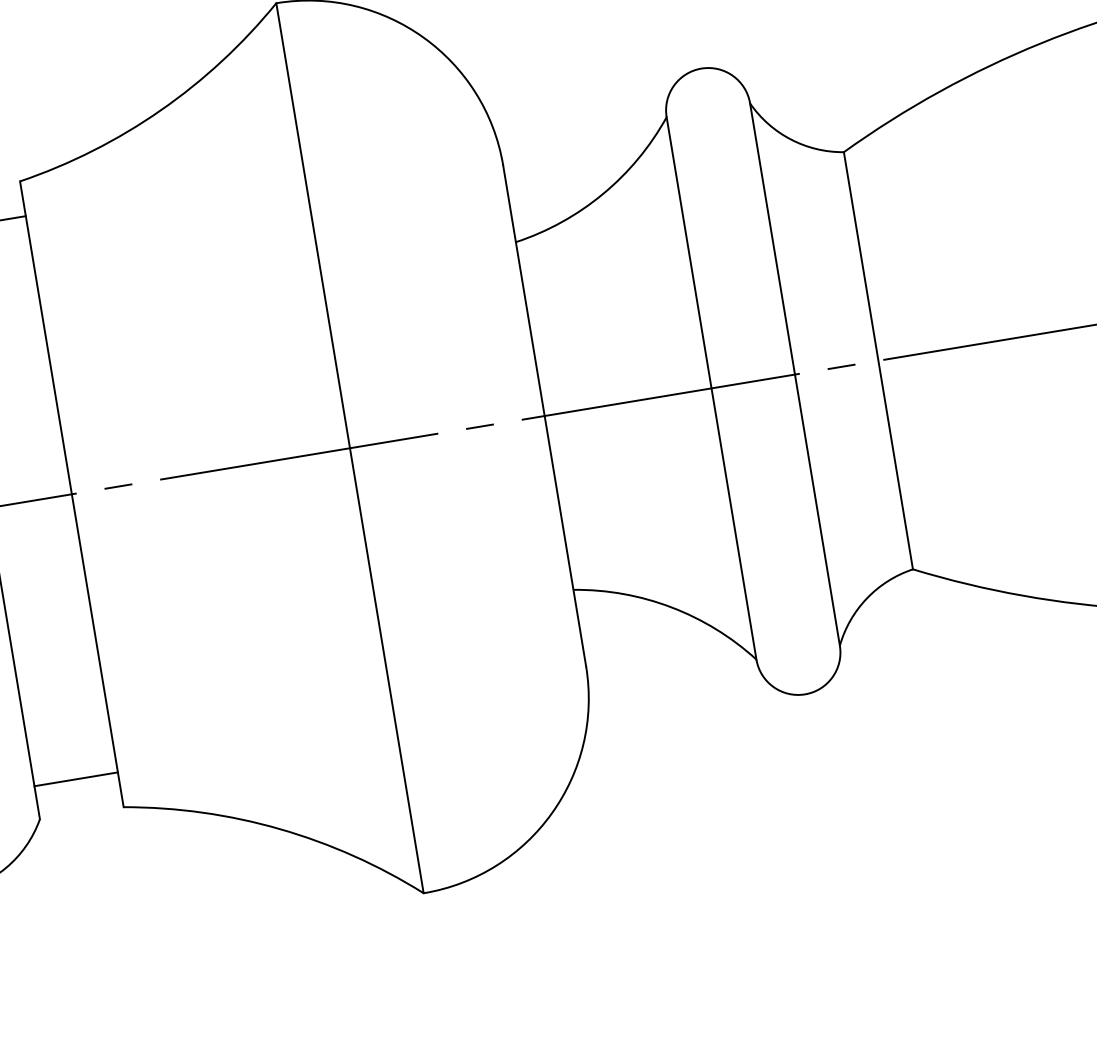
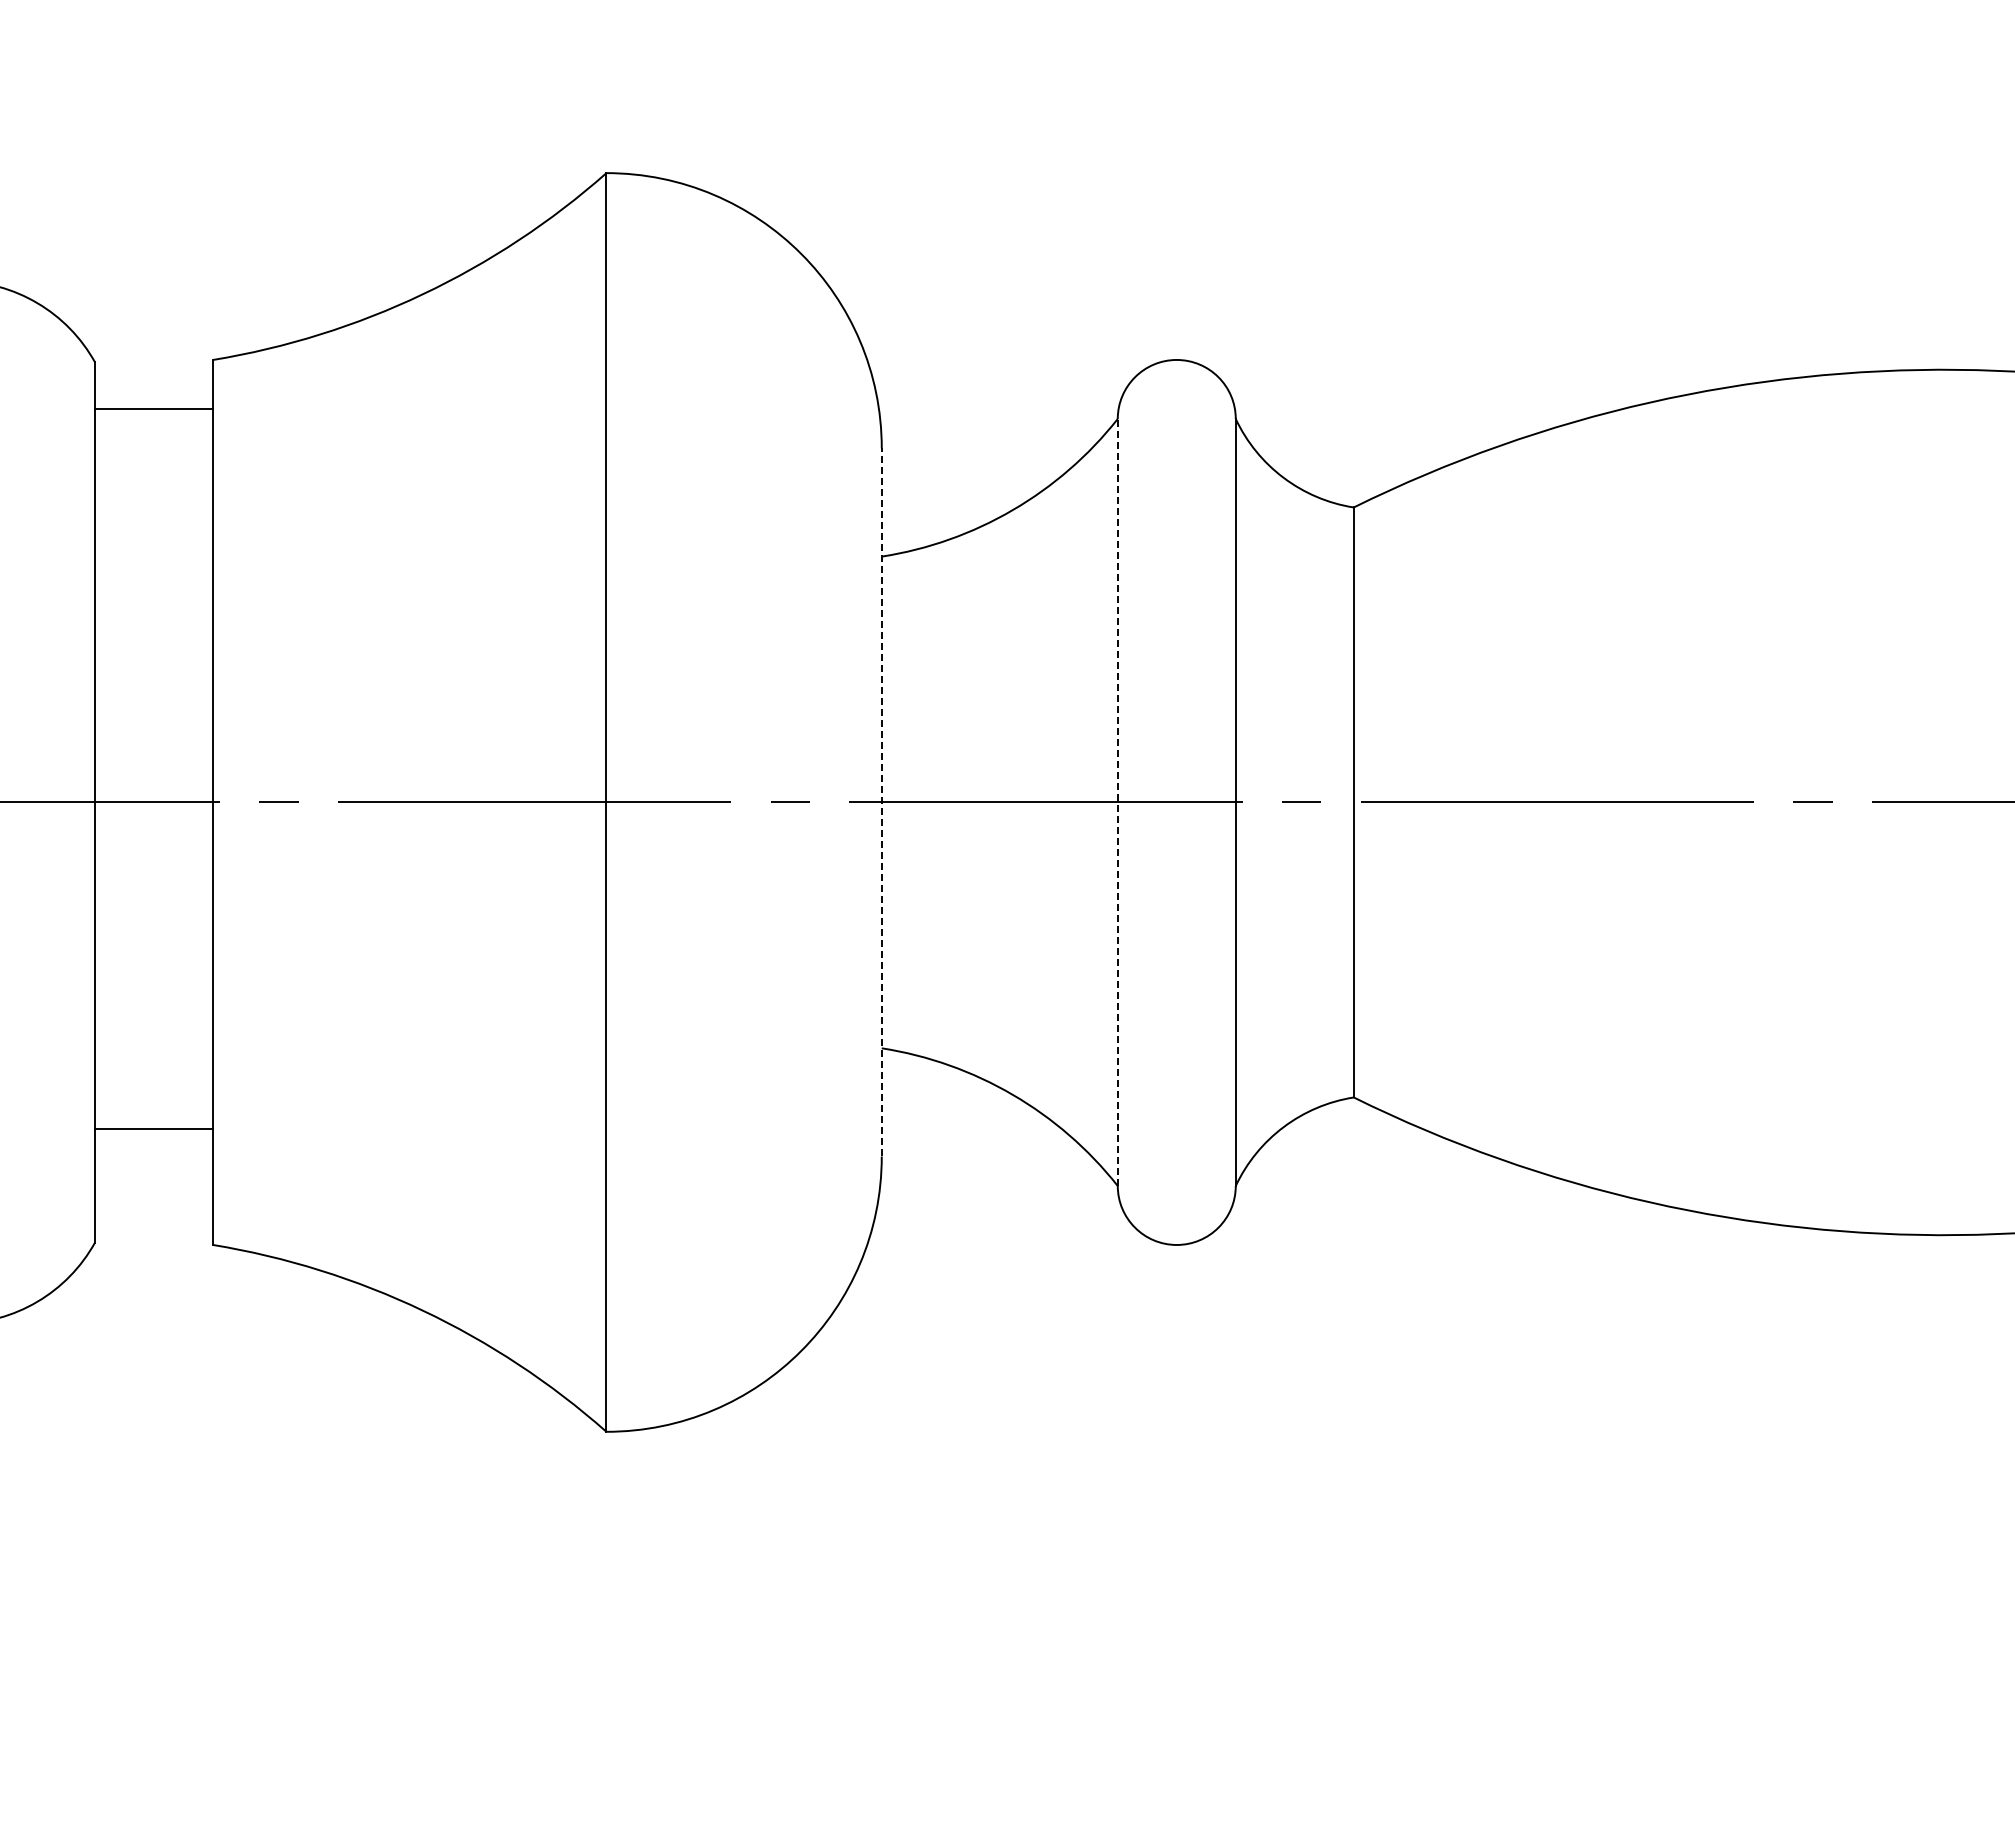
line: (711, 388) -> (1117, 802), solid -> dashed
line: (544, 415) -> (881, 801), solid -> dashed
line: (76, 779) -> (154, 1128), moved

